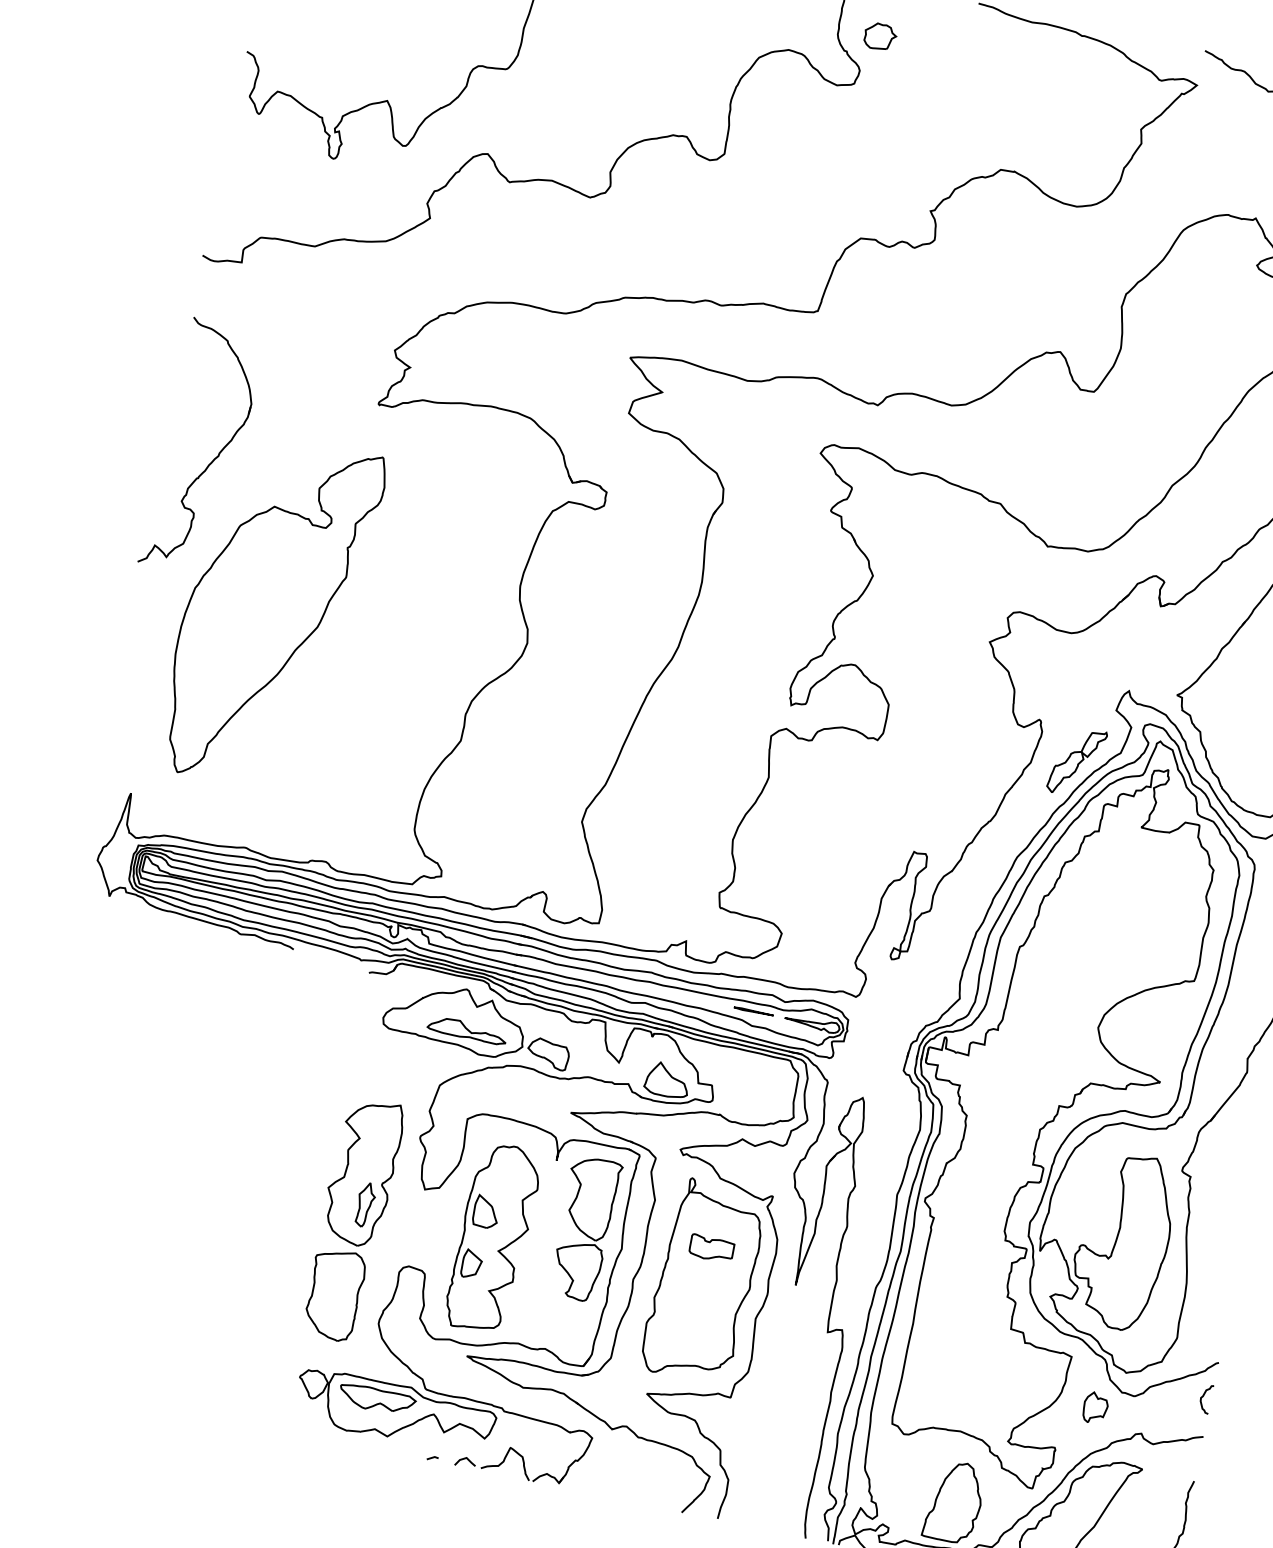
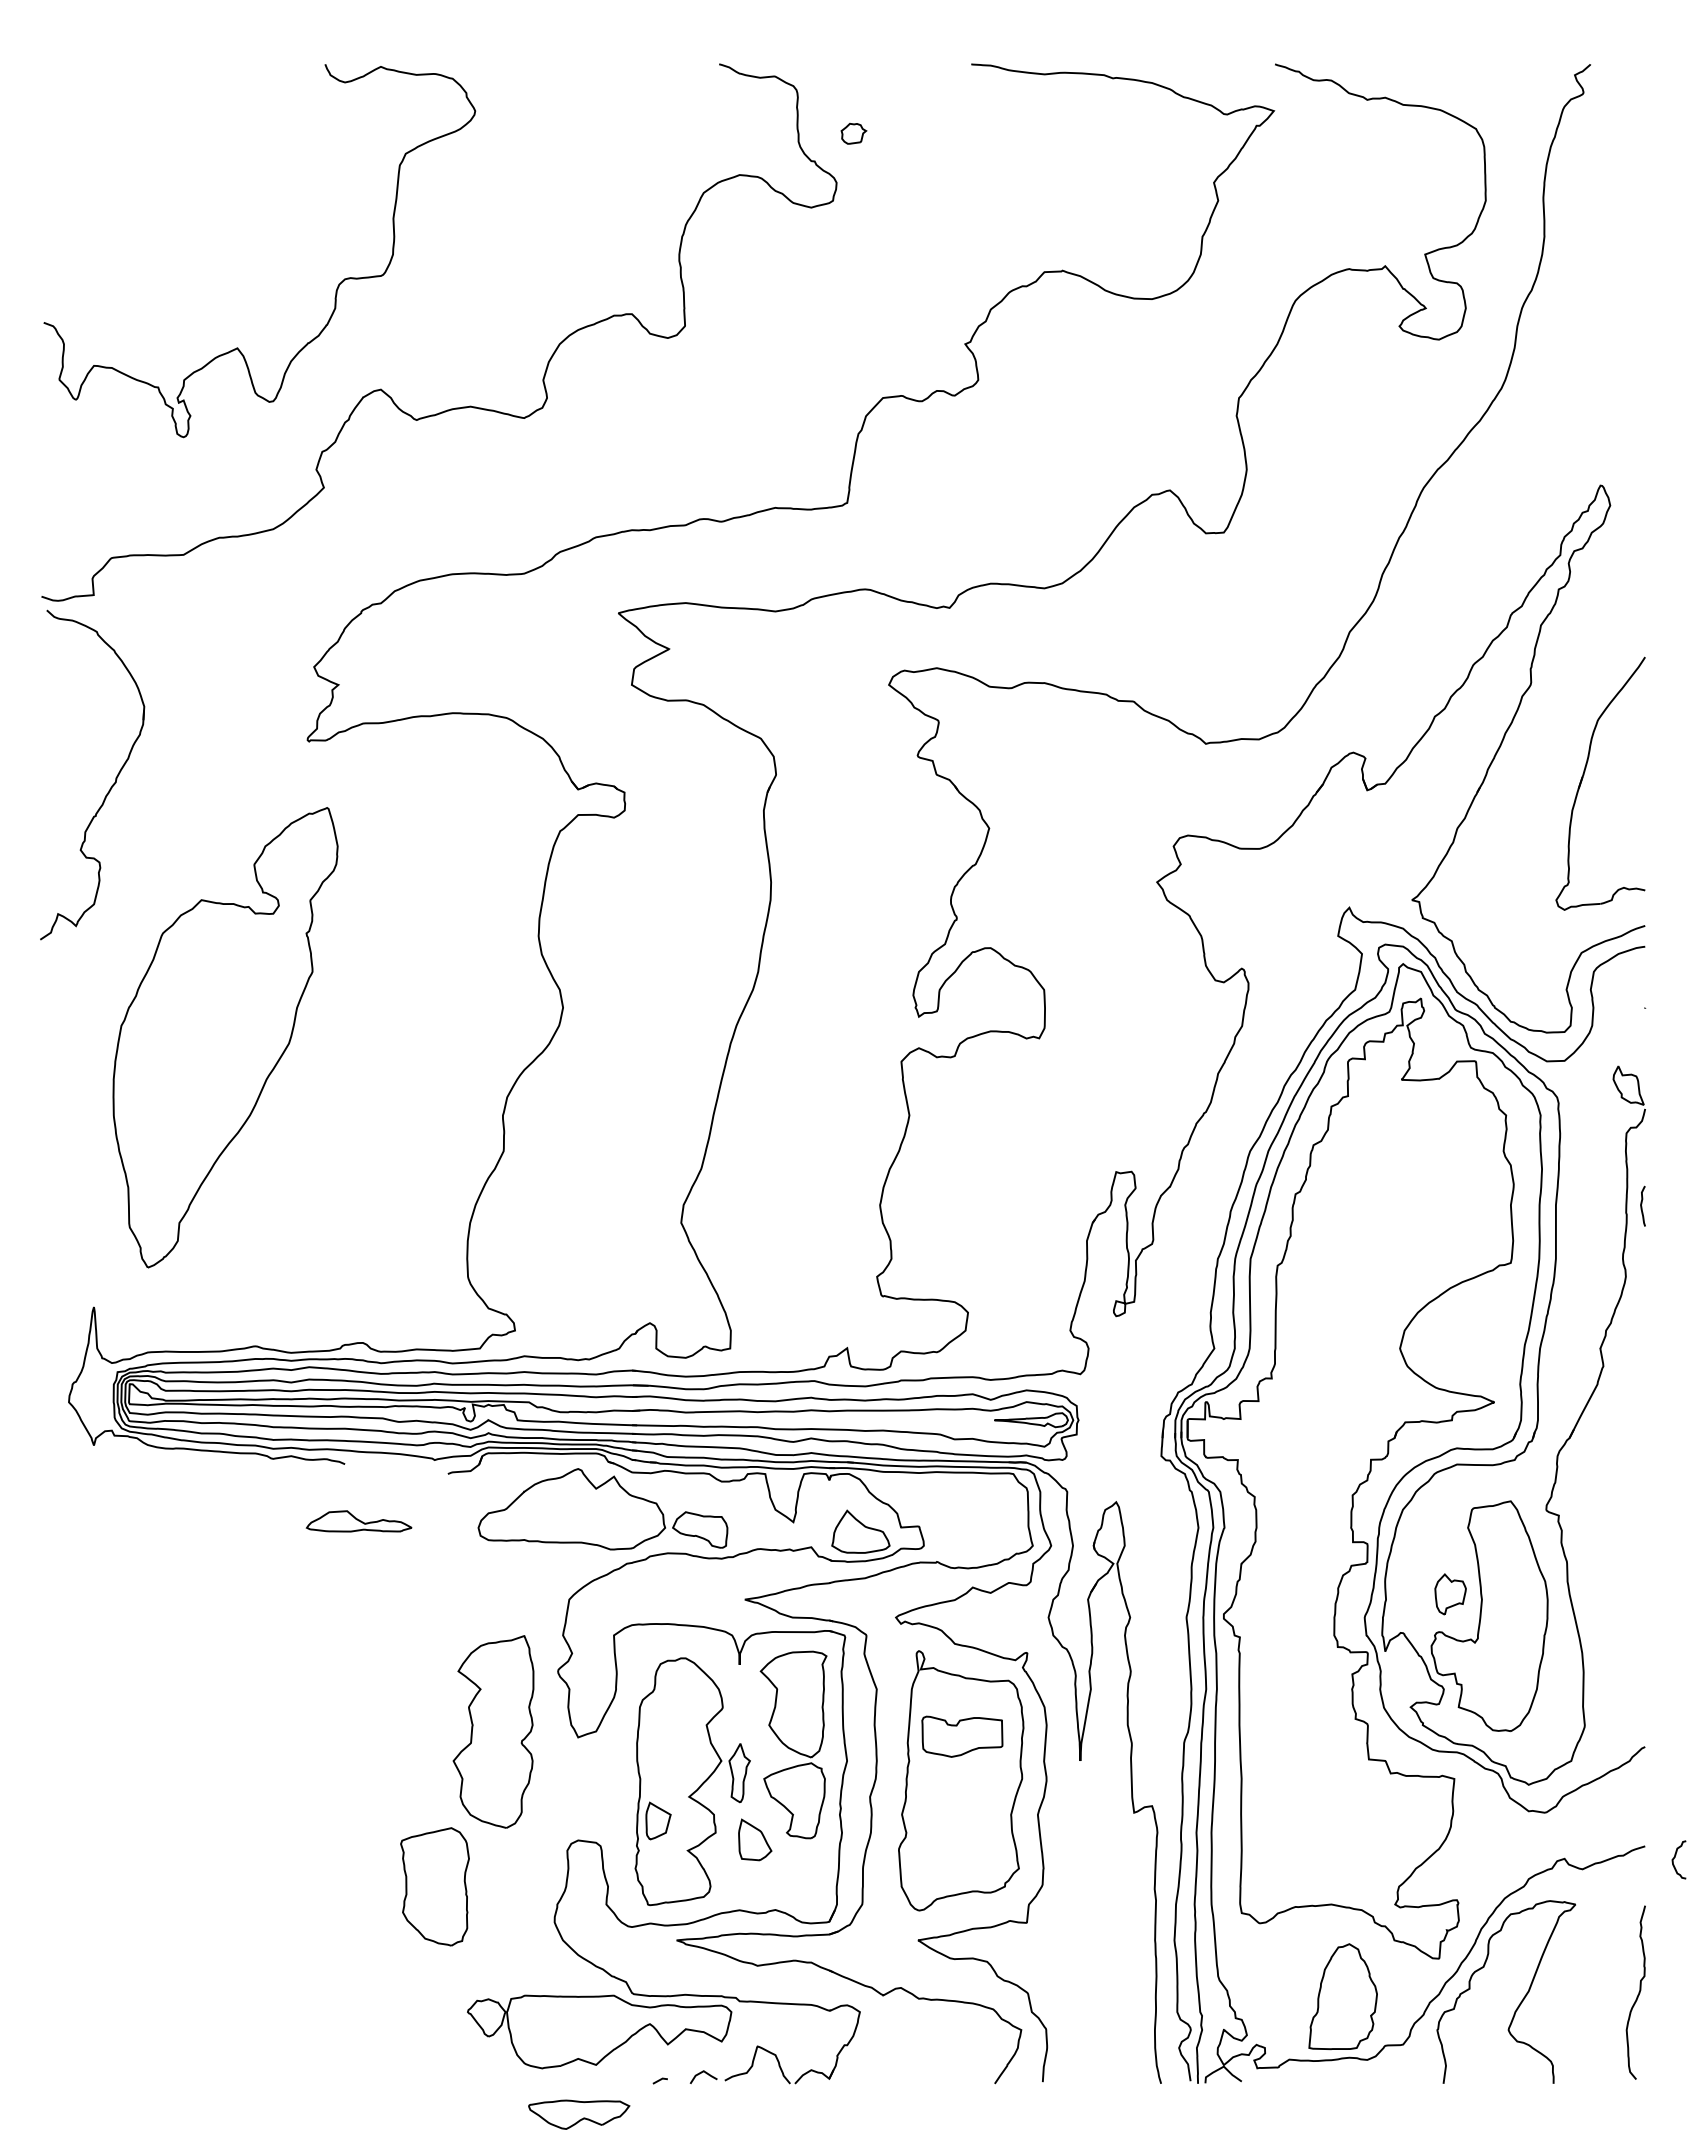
part: (880, 36) -> (853, 133), size x0.6
part: (214, 457) -> (111, 785), moved
part: (1076, 761) -> (1300, 1012), removed
line: (753, 1011) -> (952, 1420), removed
part: (467, 1030) -> (358, 1521), moved
part: (365, 1205) -> (739, 1773), moved
part: (486, 1211) -> (755, 1839), moved
part: (711, 1248) -> (962, 1736), size x1.4
part: (334, 1294) -> (434, 1886), moved
curve: (1203, 1396) -> (1675, 1857), moved
part: (377, 1399) -> (579, 2114), moved
part: (1095, 1408) -> (1450, 1594), moved

